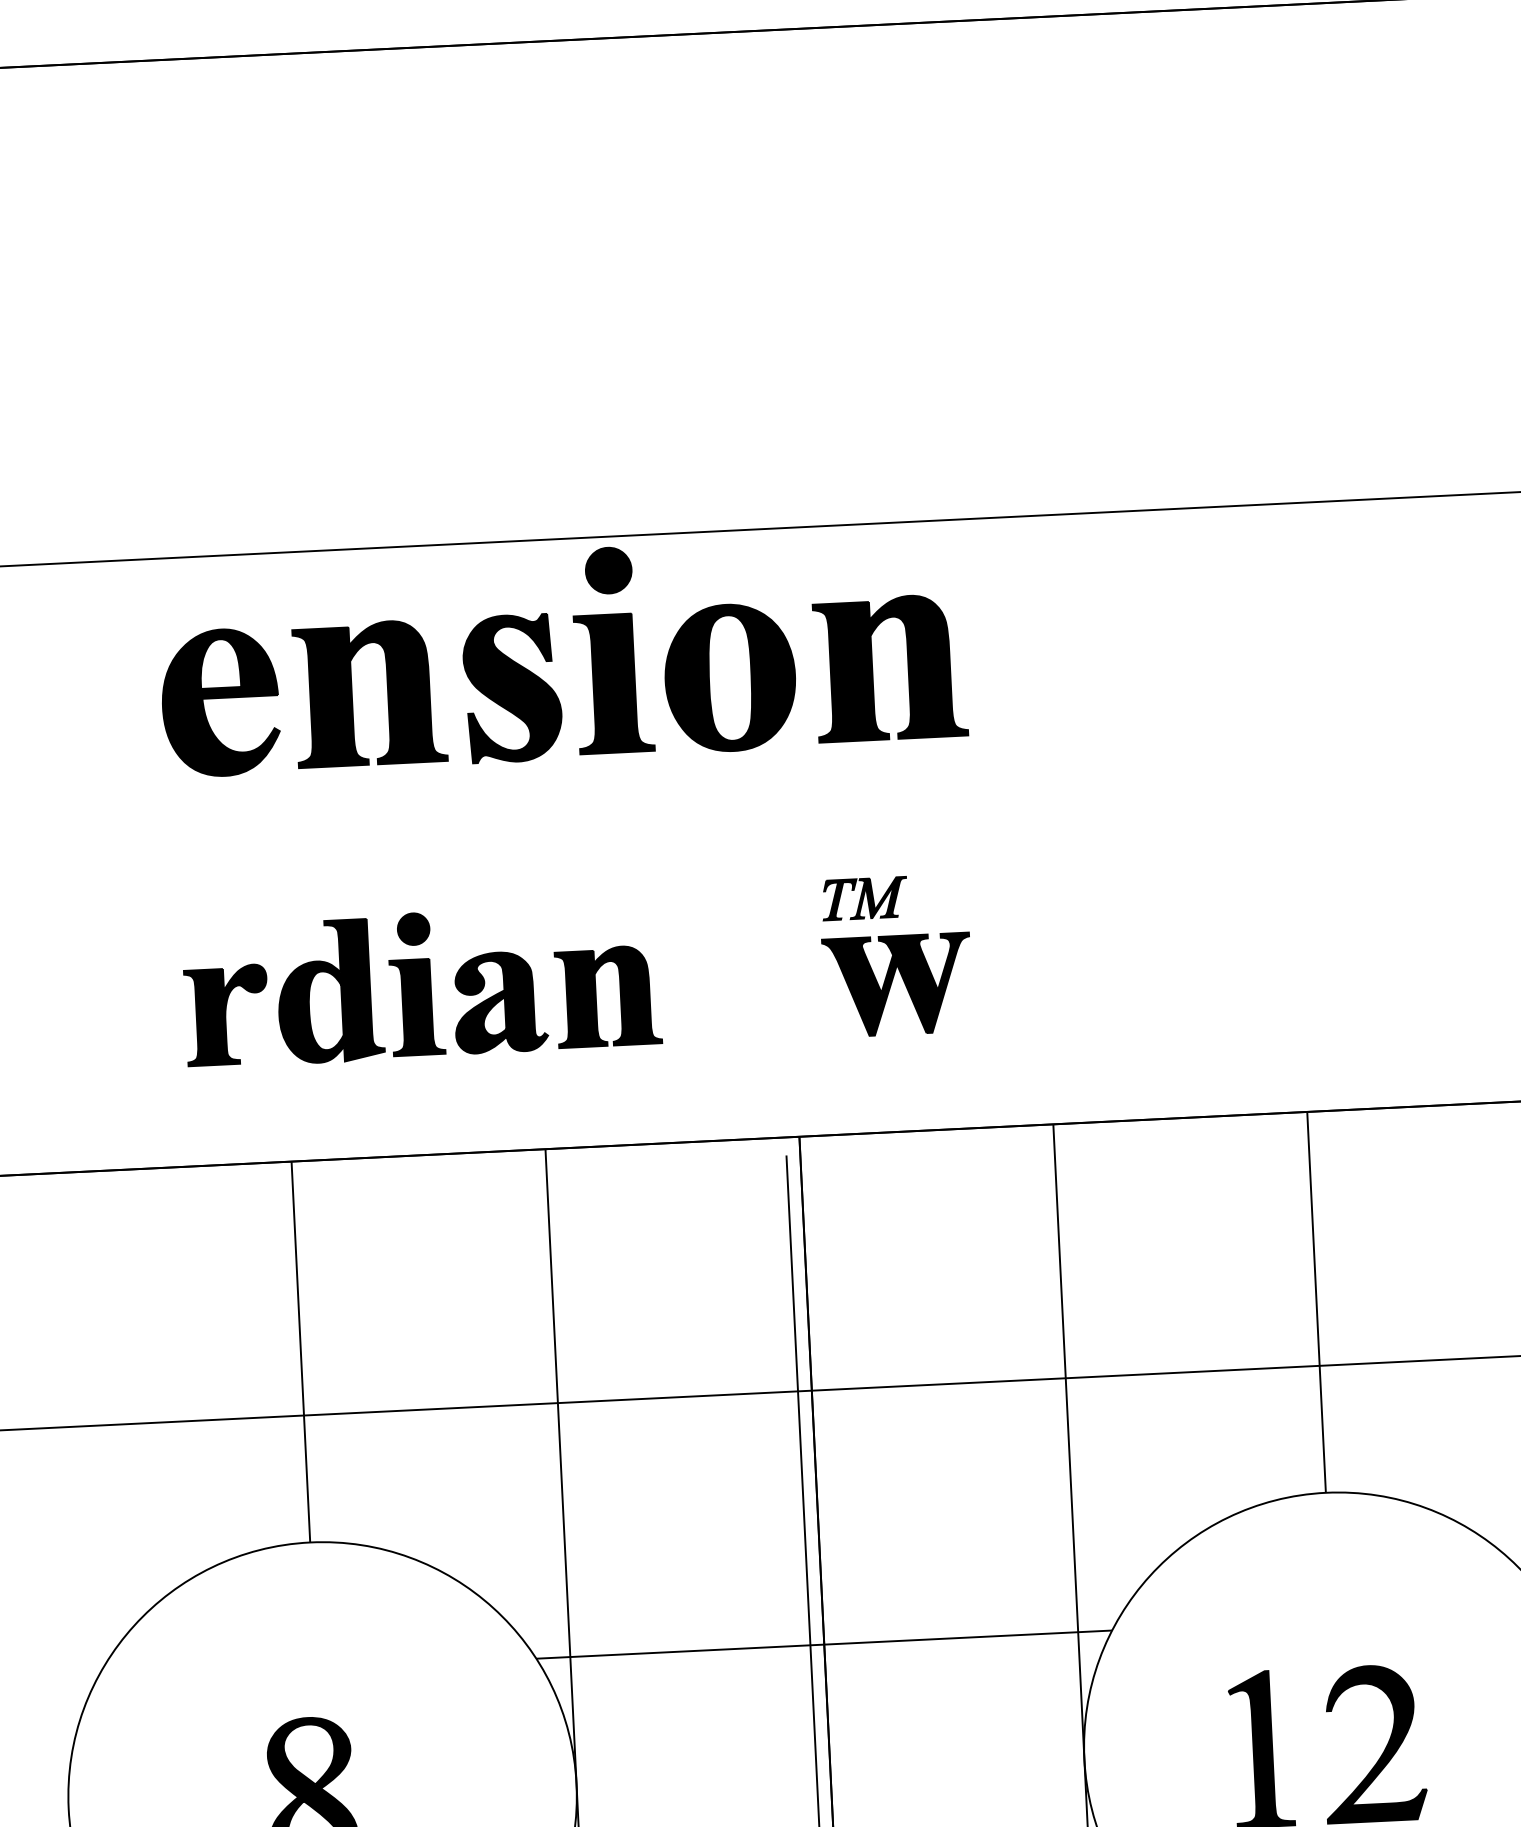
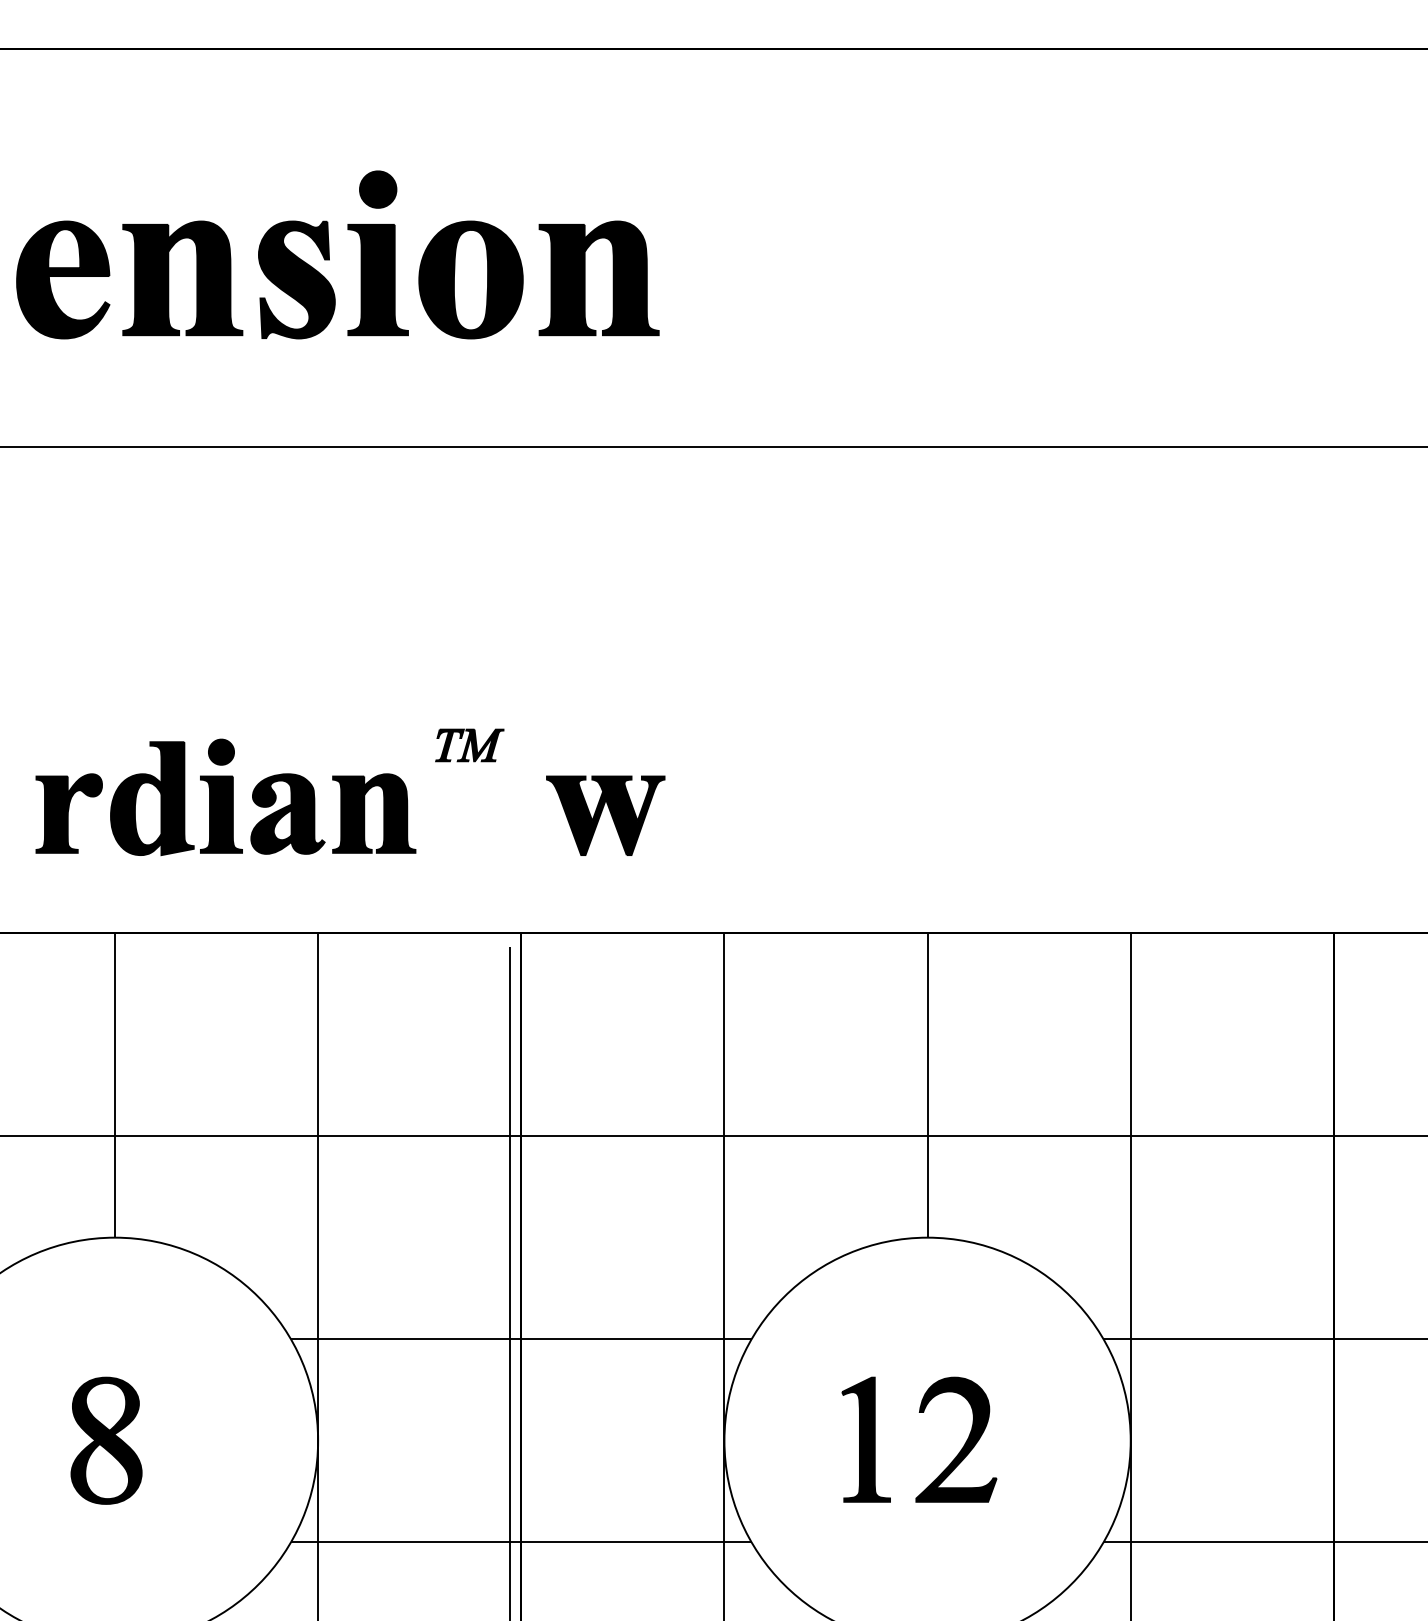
part: (551, 654) -> (329, 254), moved
part: (864, 898) -> (469, 745), moved

